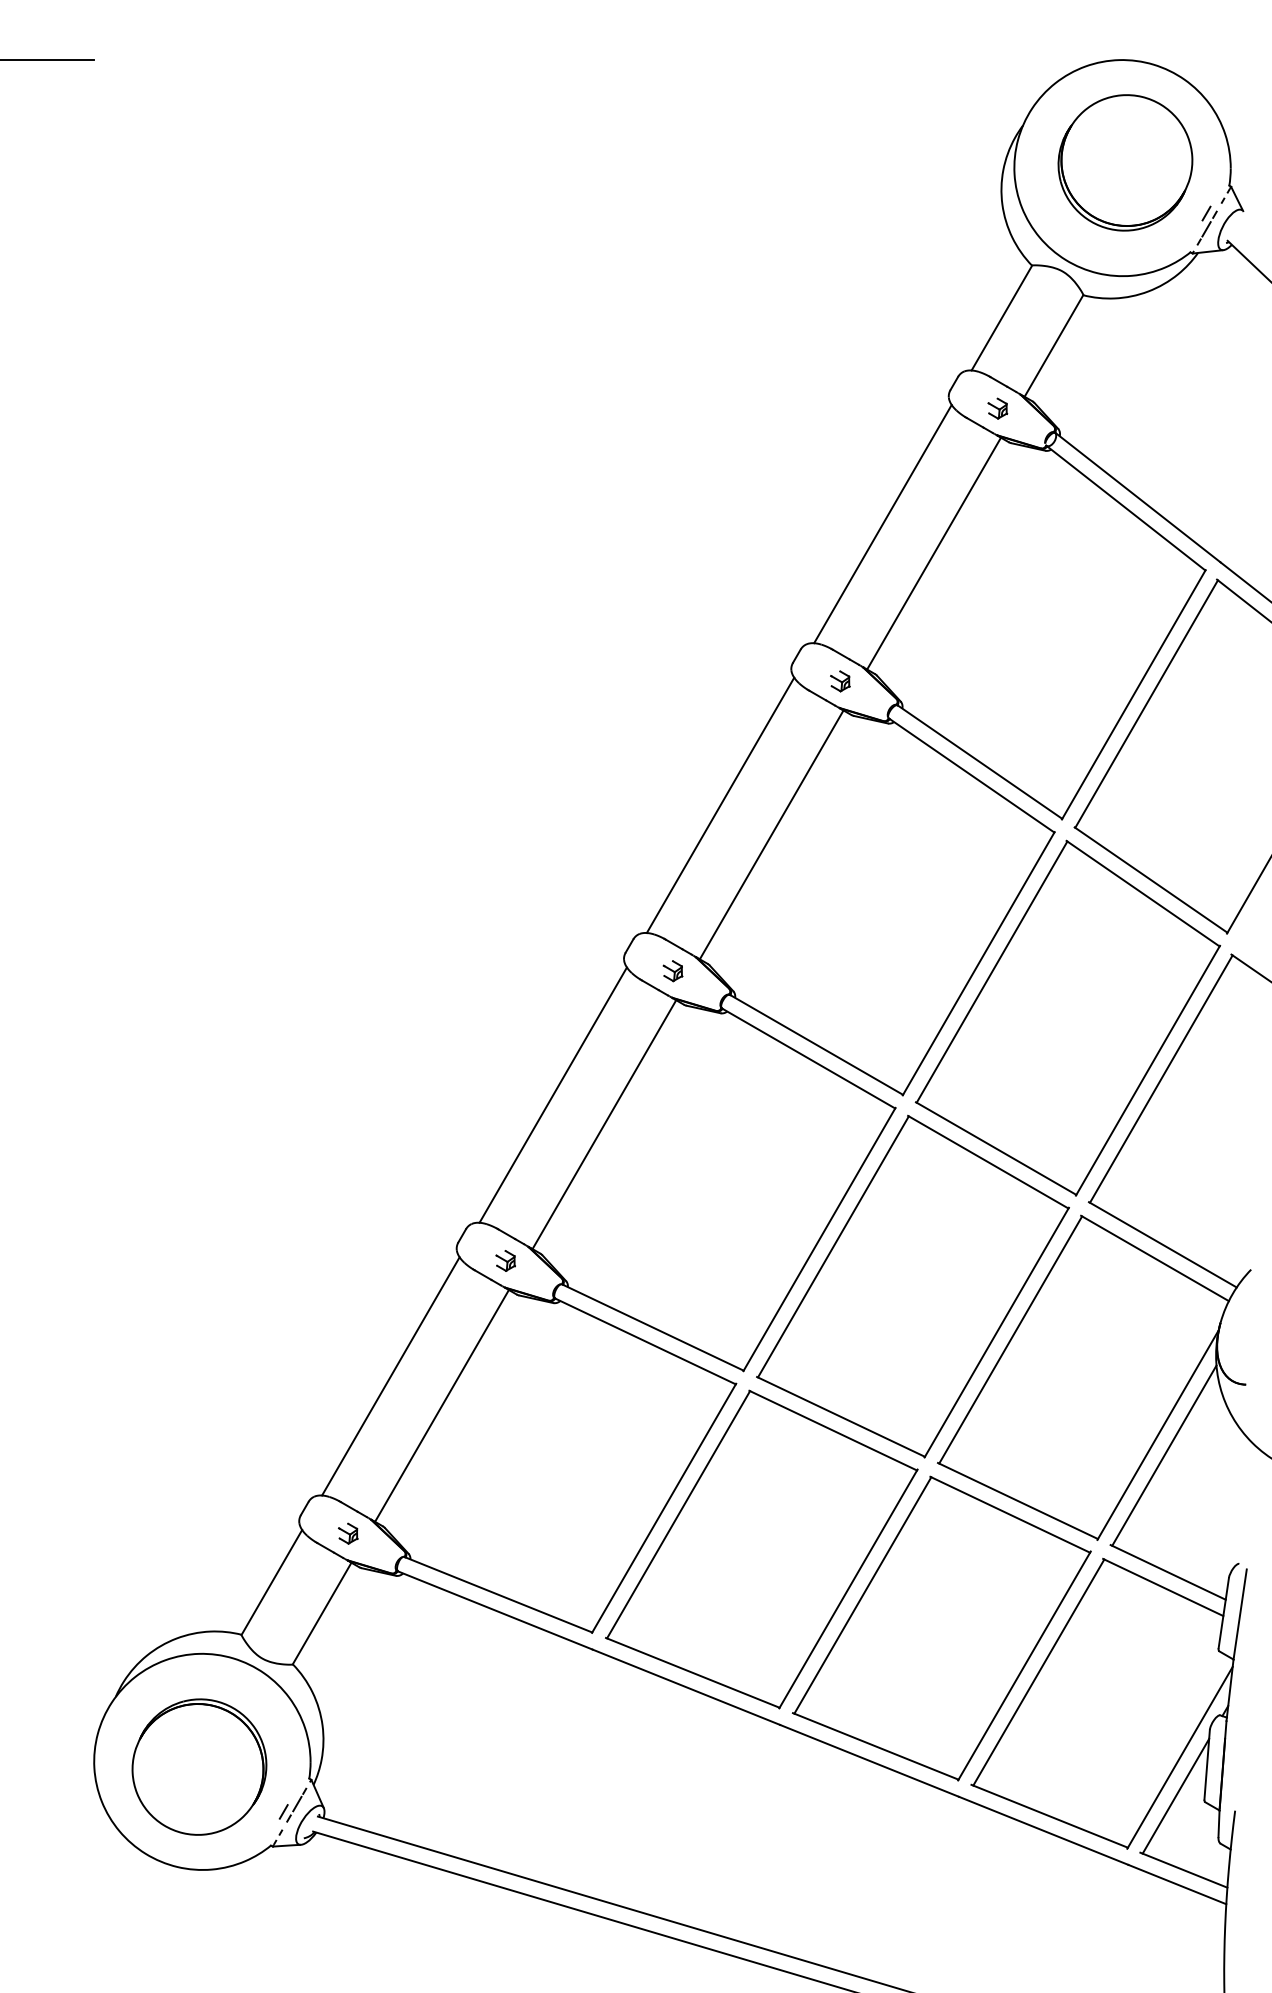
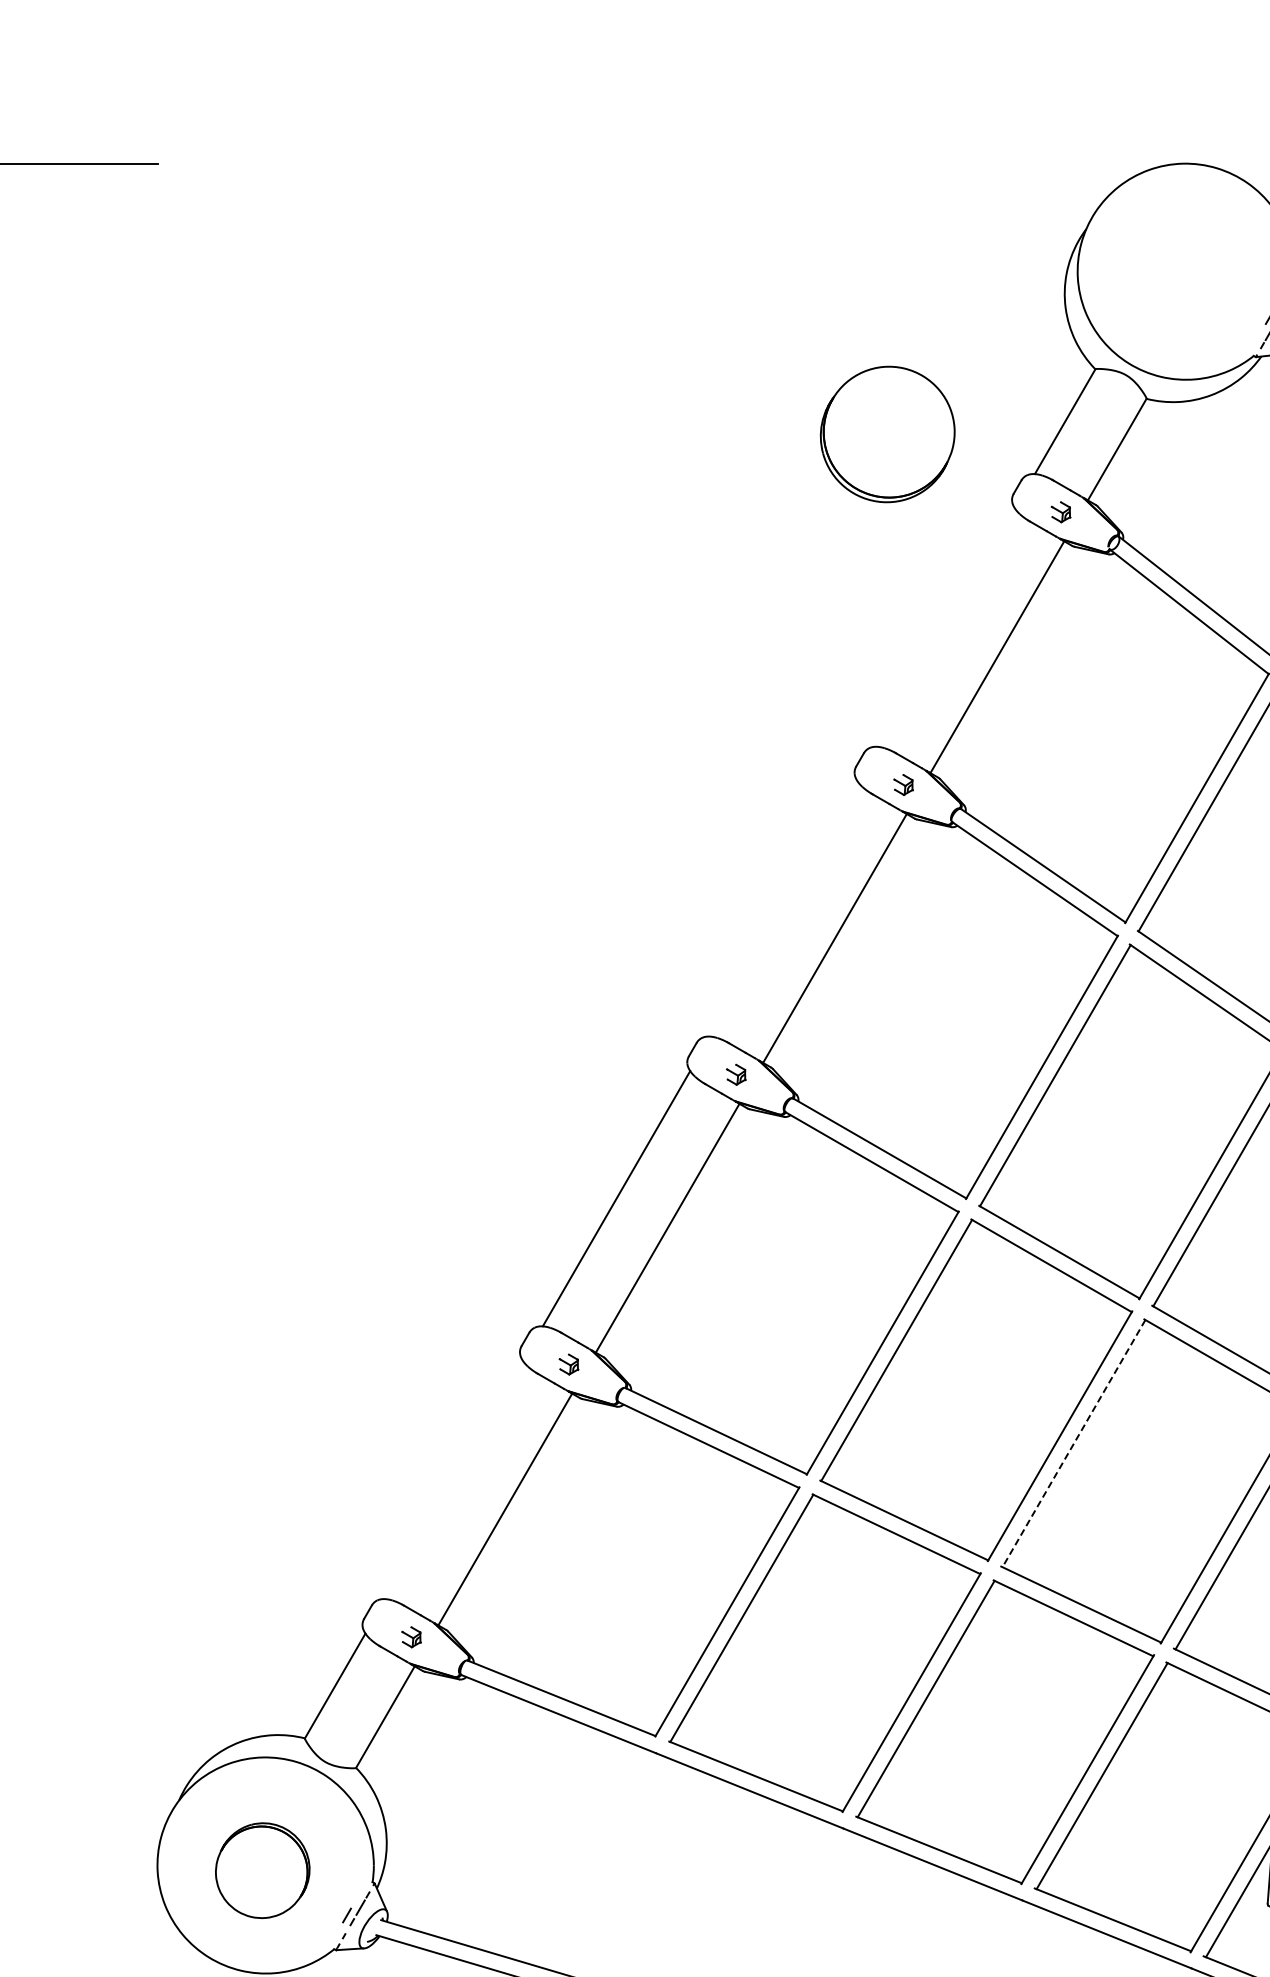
part: (1125, 162) -> (887, 434), moved
line: (882, 523) -> (945, 627), removed
line: (720, 805) -> (783, 909), removed
line: (1010, 1340) -> (1073, 1444), solid -> dashed
line: (390, 1376) -> (453, 1480), removed
part: (199, 1766) -> (262, 1870), size x0.7

